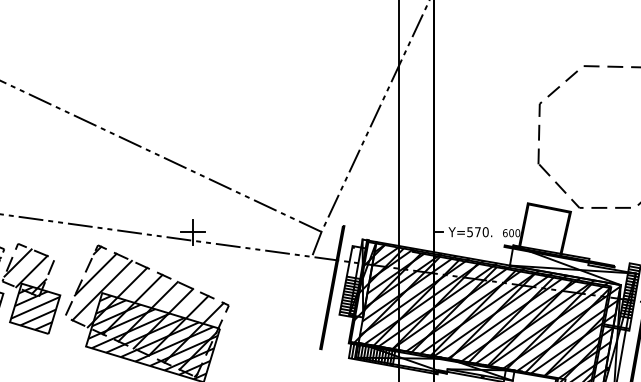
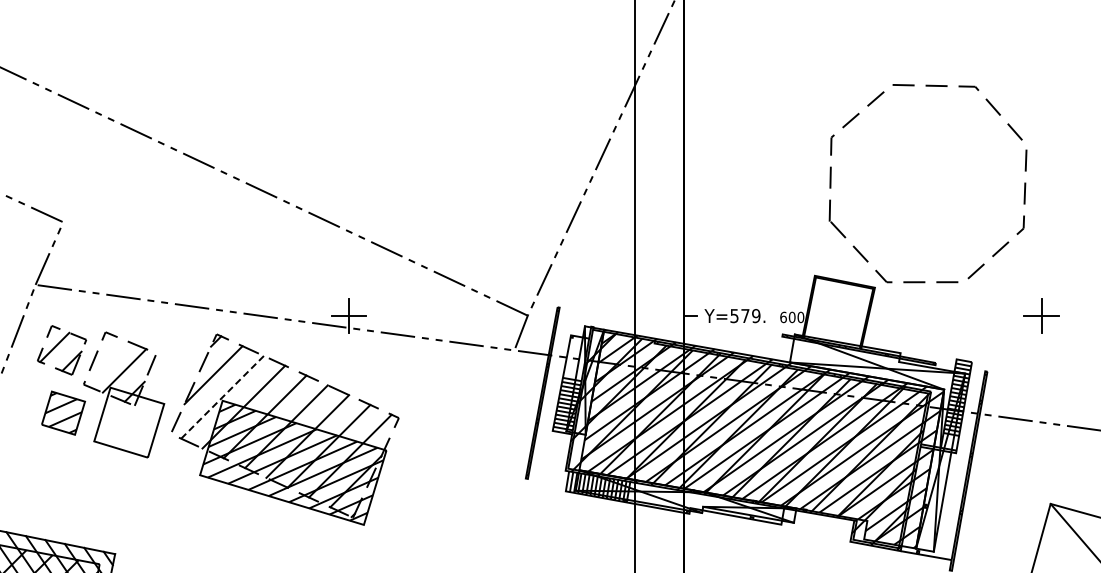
text: (485, 232) -> (756, 316), Y=570. -> Y=579.
line: (18, 262) -> (105, 358), removed
line: (102, 289) -> (222, 396), solid -> dashed
hatch: (35, 307) -> (129, 421), removed

